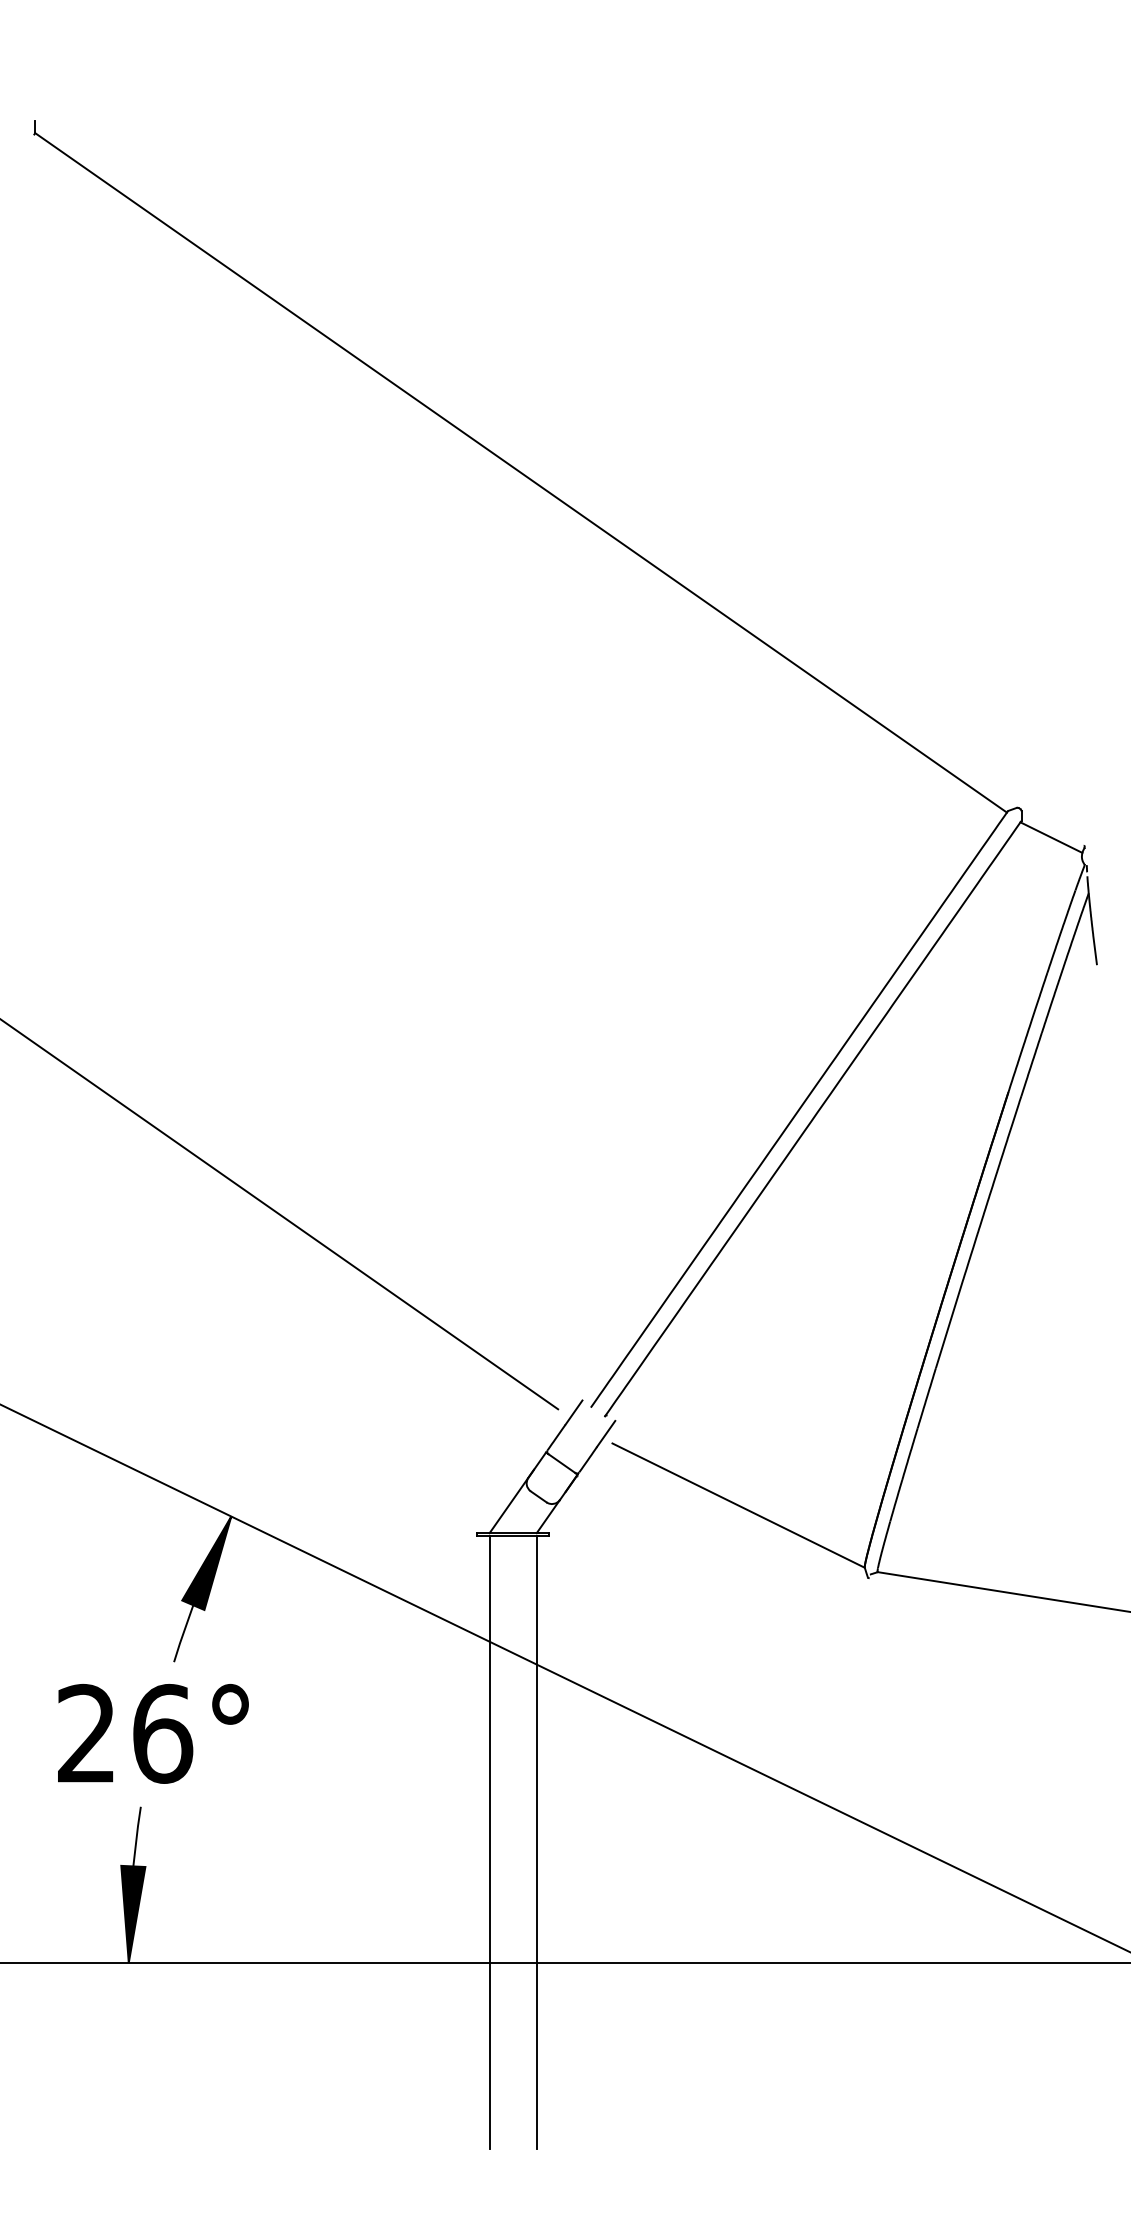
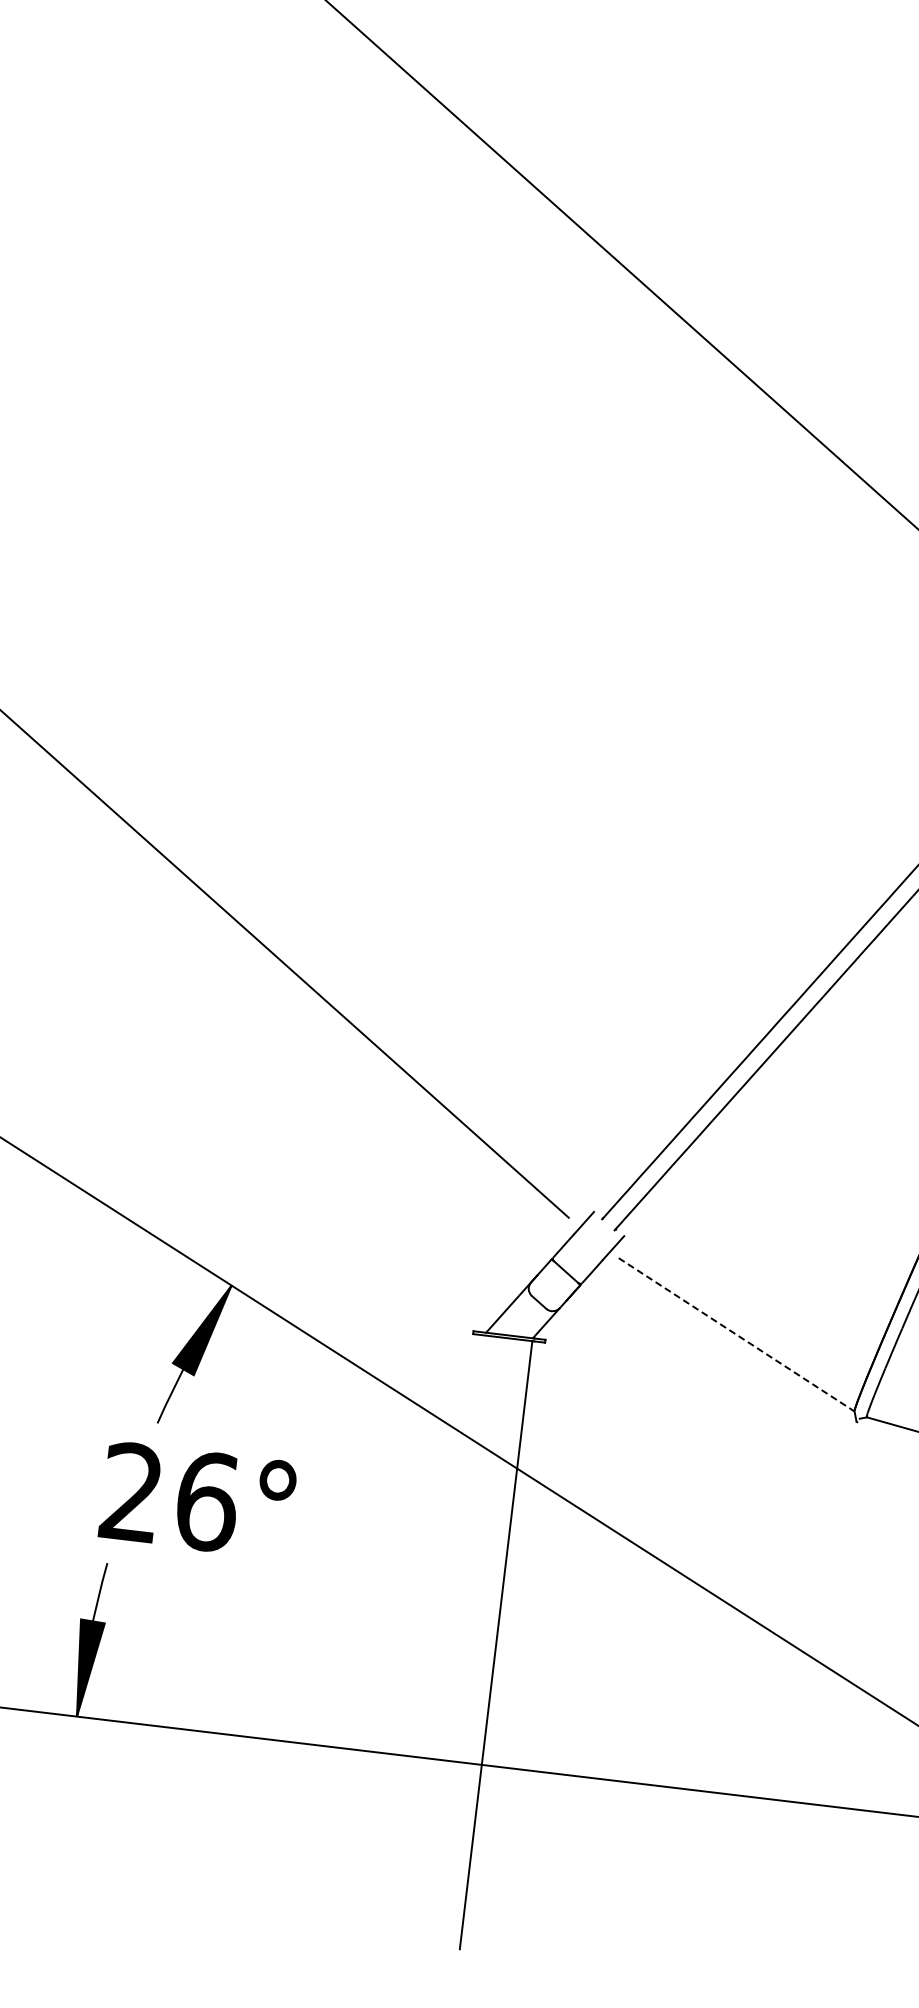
line: (738, 1505) -> (736, 1334), solid -> dashed
text: (153, 1733) -> (198, 1500), moved
line: (489, 1842) -> (449, 1639), removed

